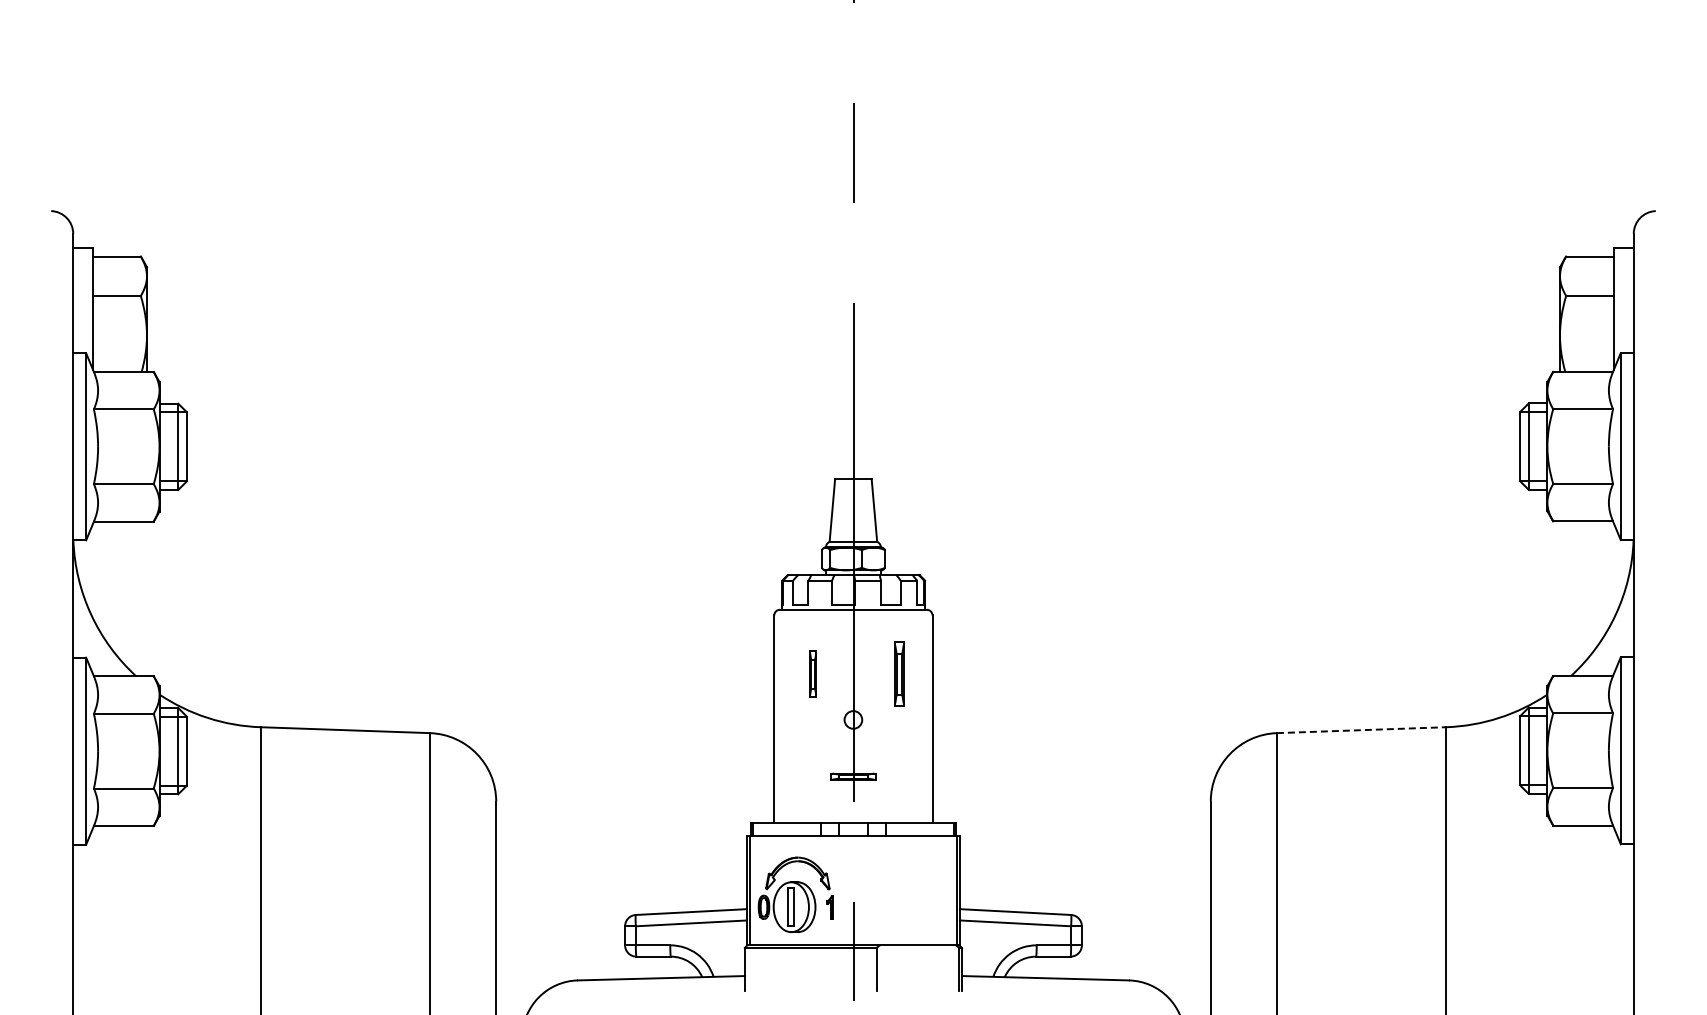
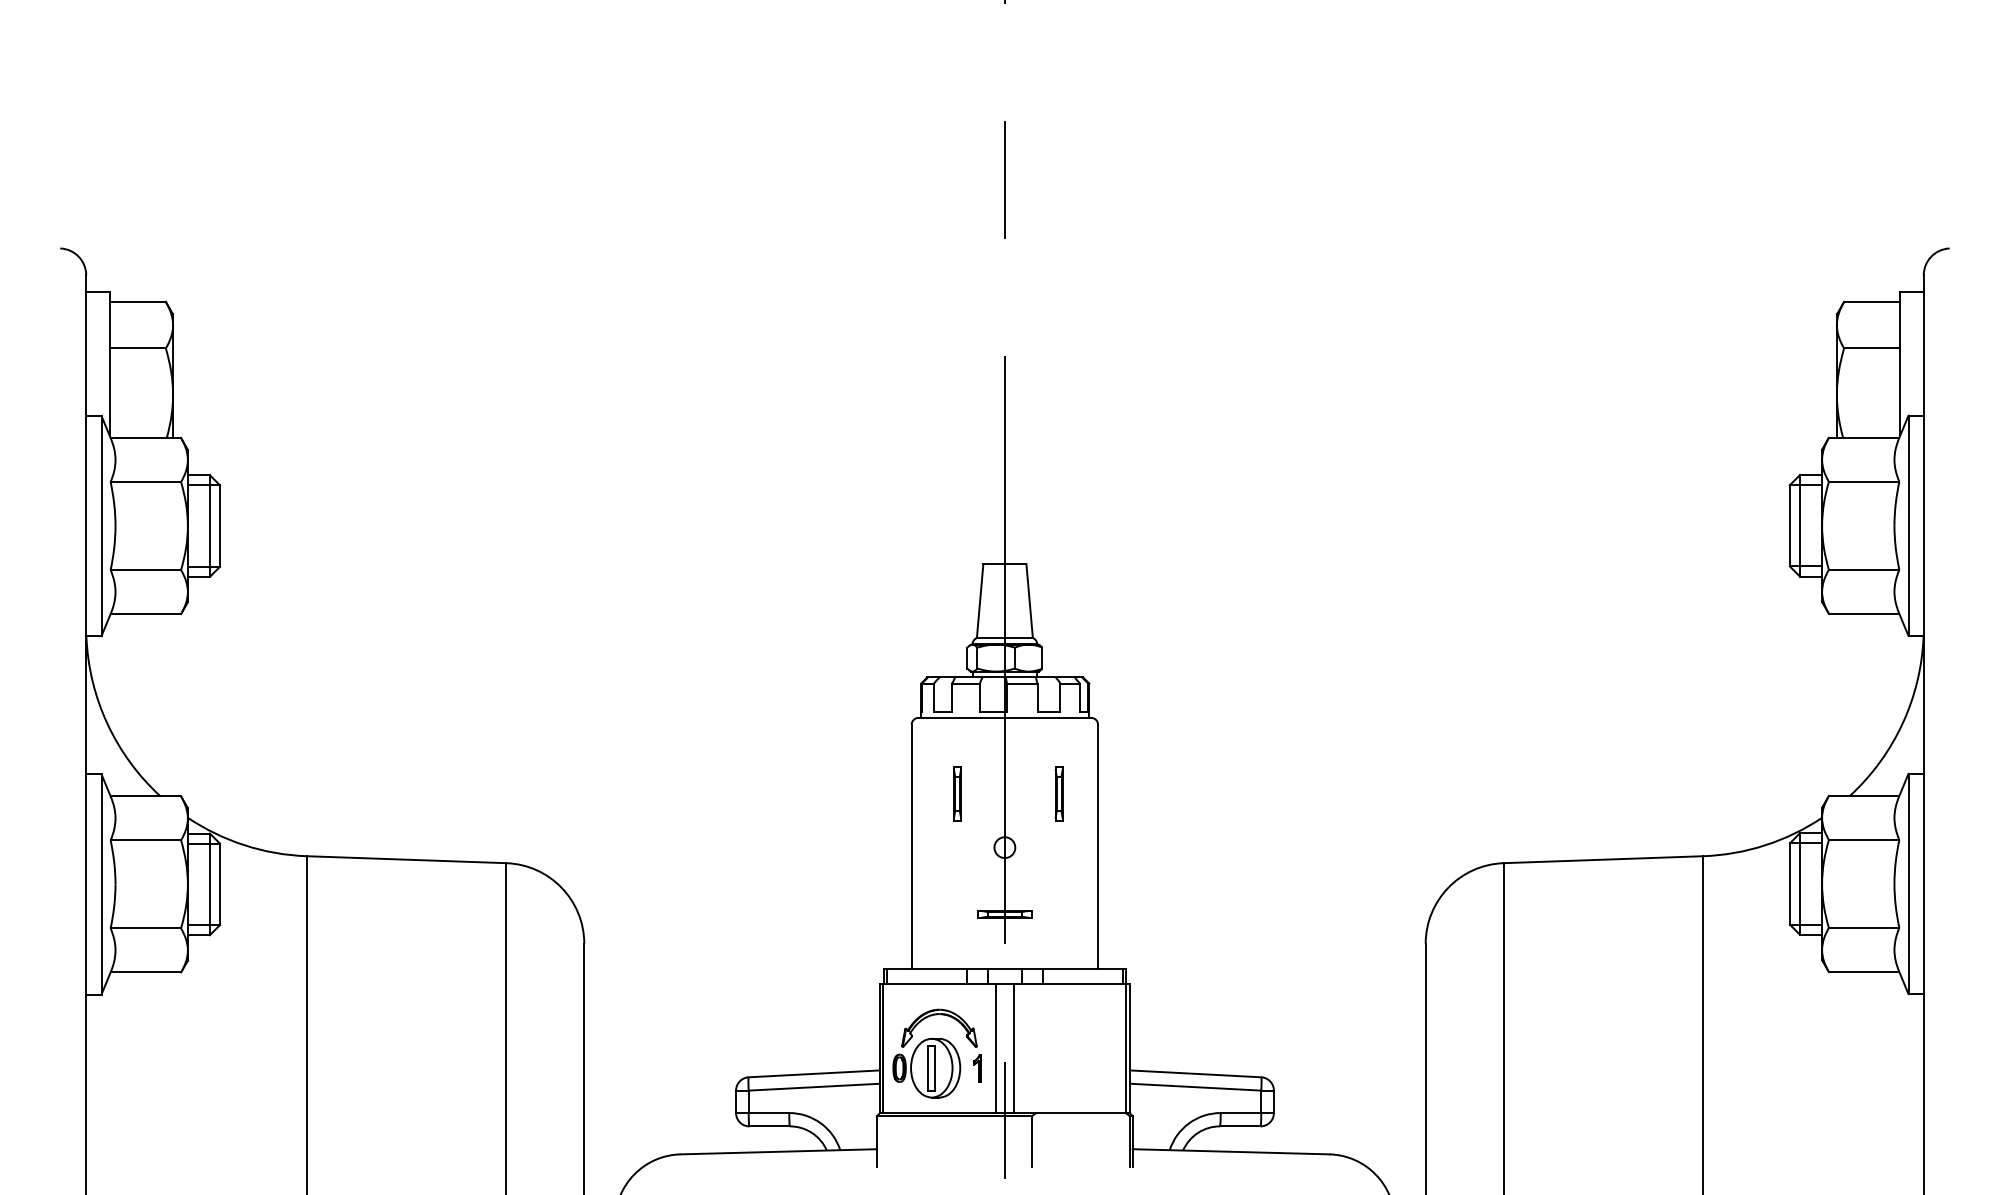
part: (899, 673) -> (1059, 792), size x0.71
line: (1361, 730) -> (1603, 860), dashed -> solid
line: (845, 890) -> (995, 1048), added
line: (861, 890) -> (1014, 1048), added

